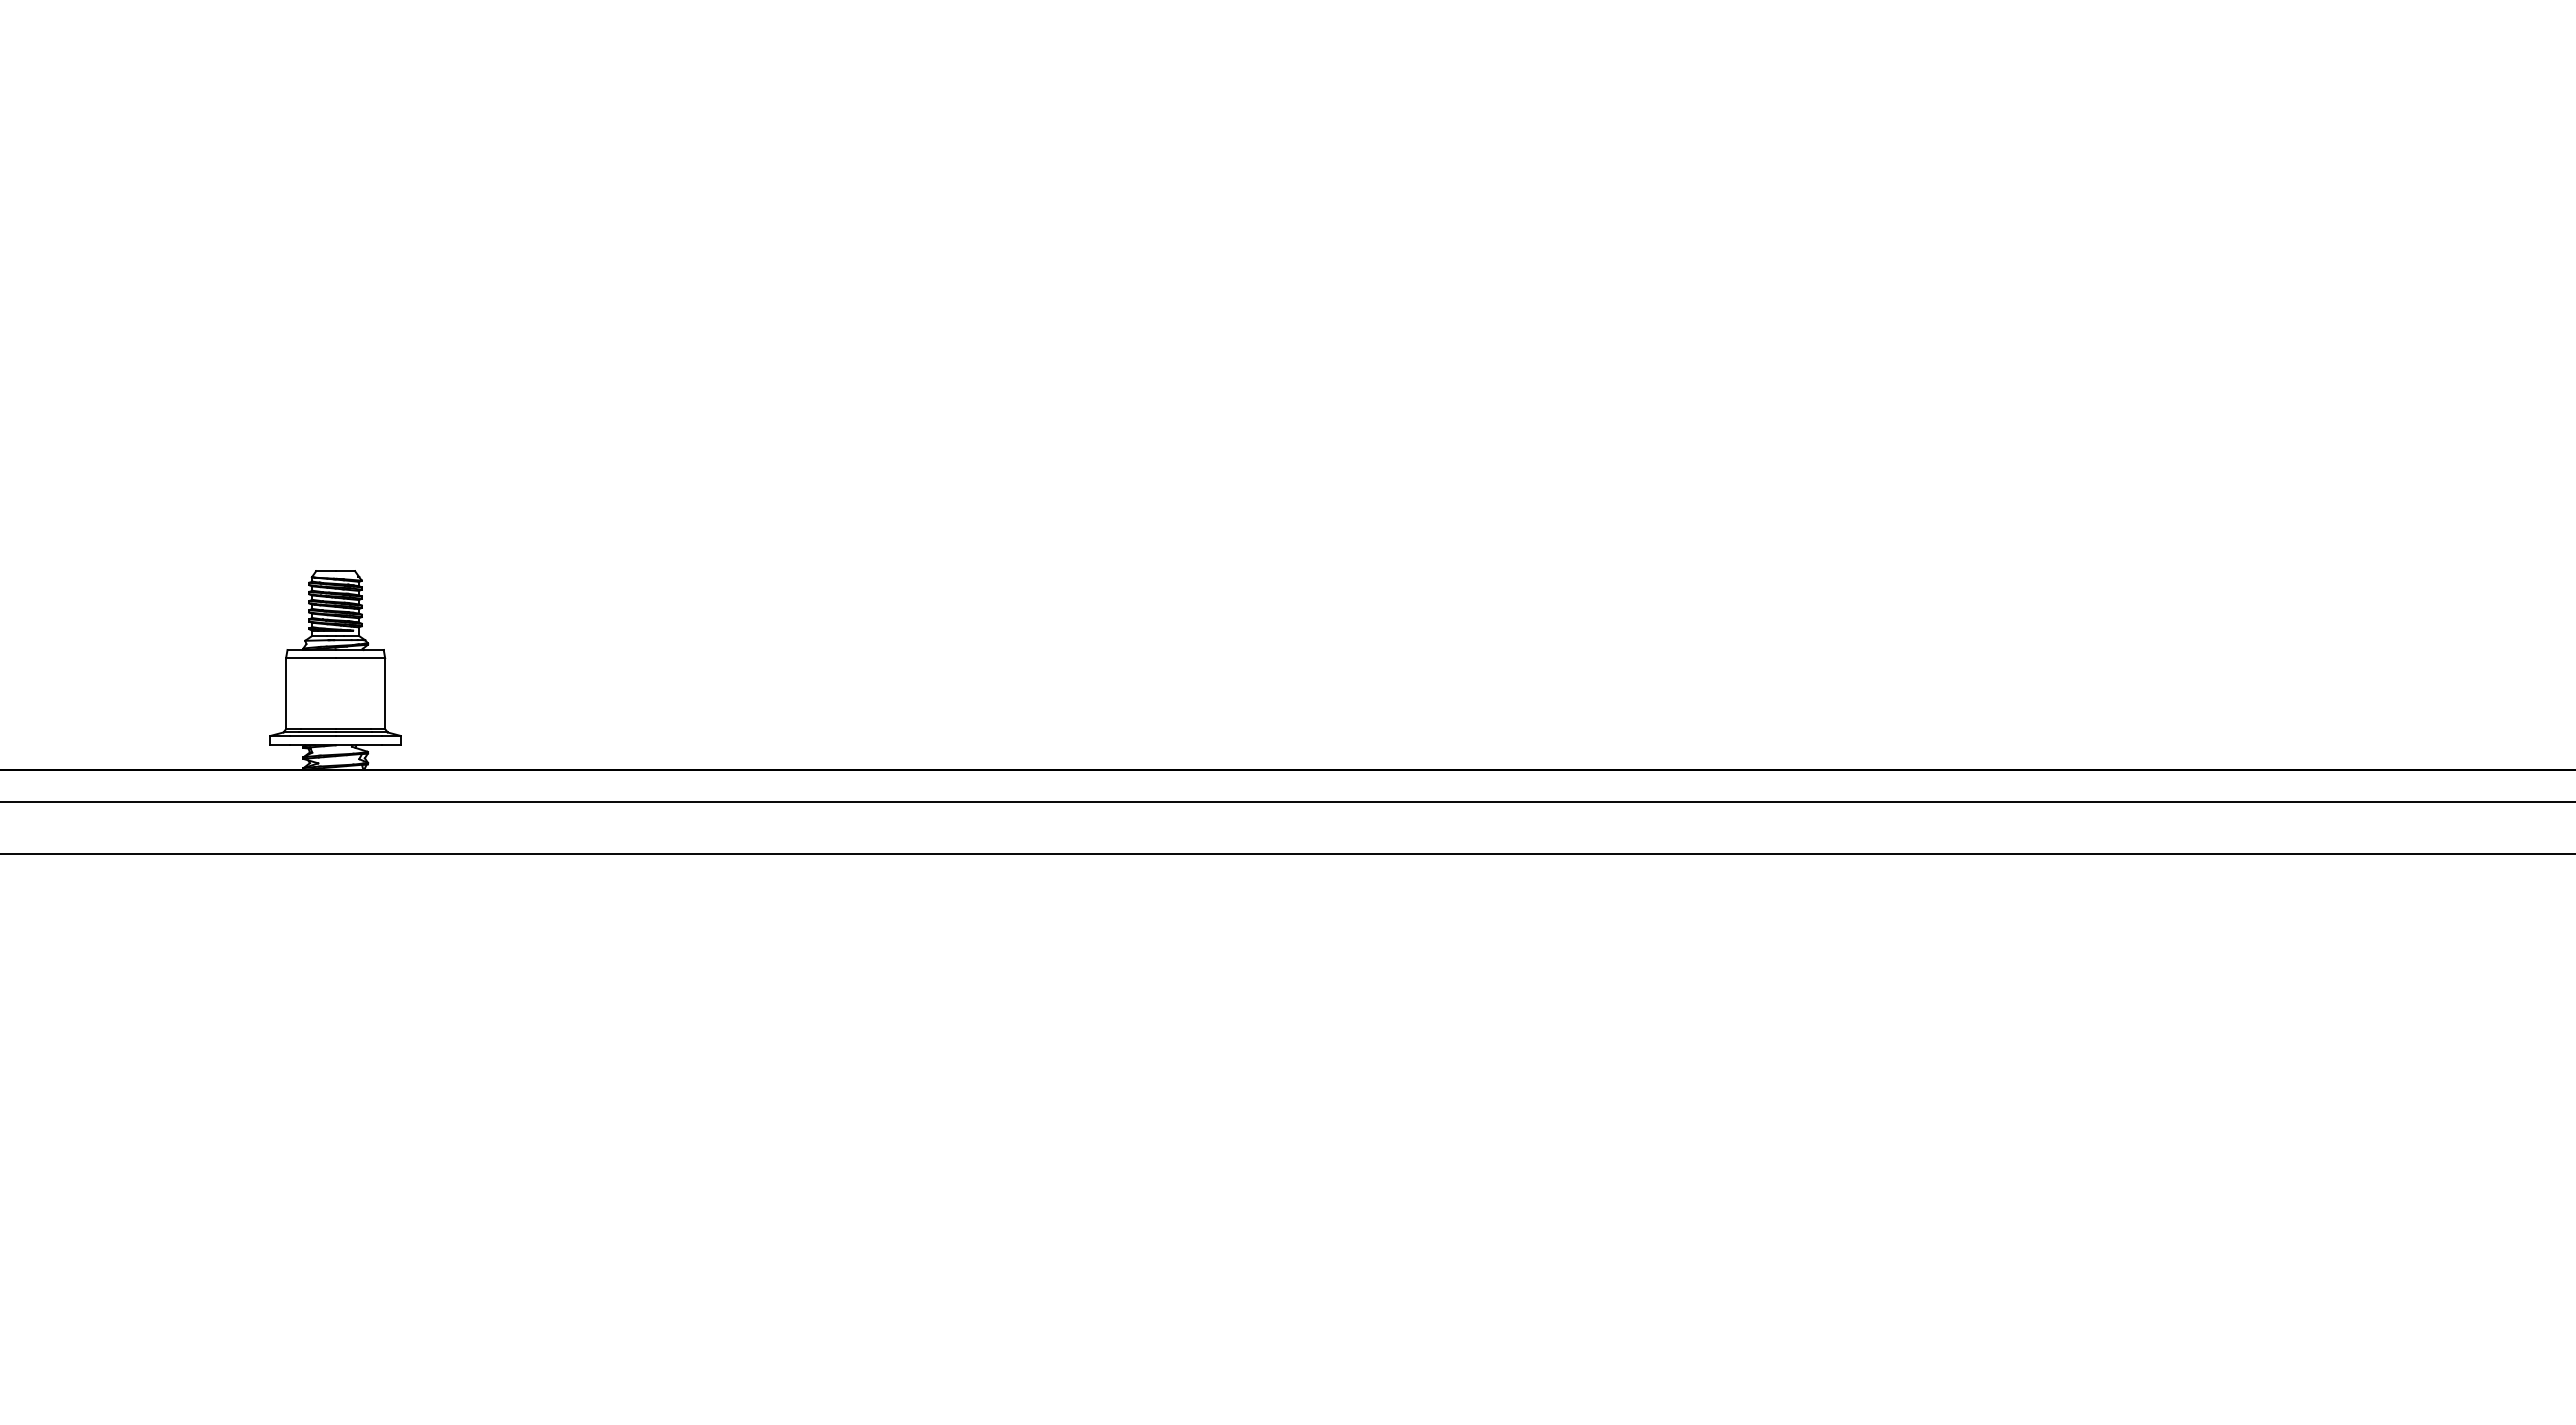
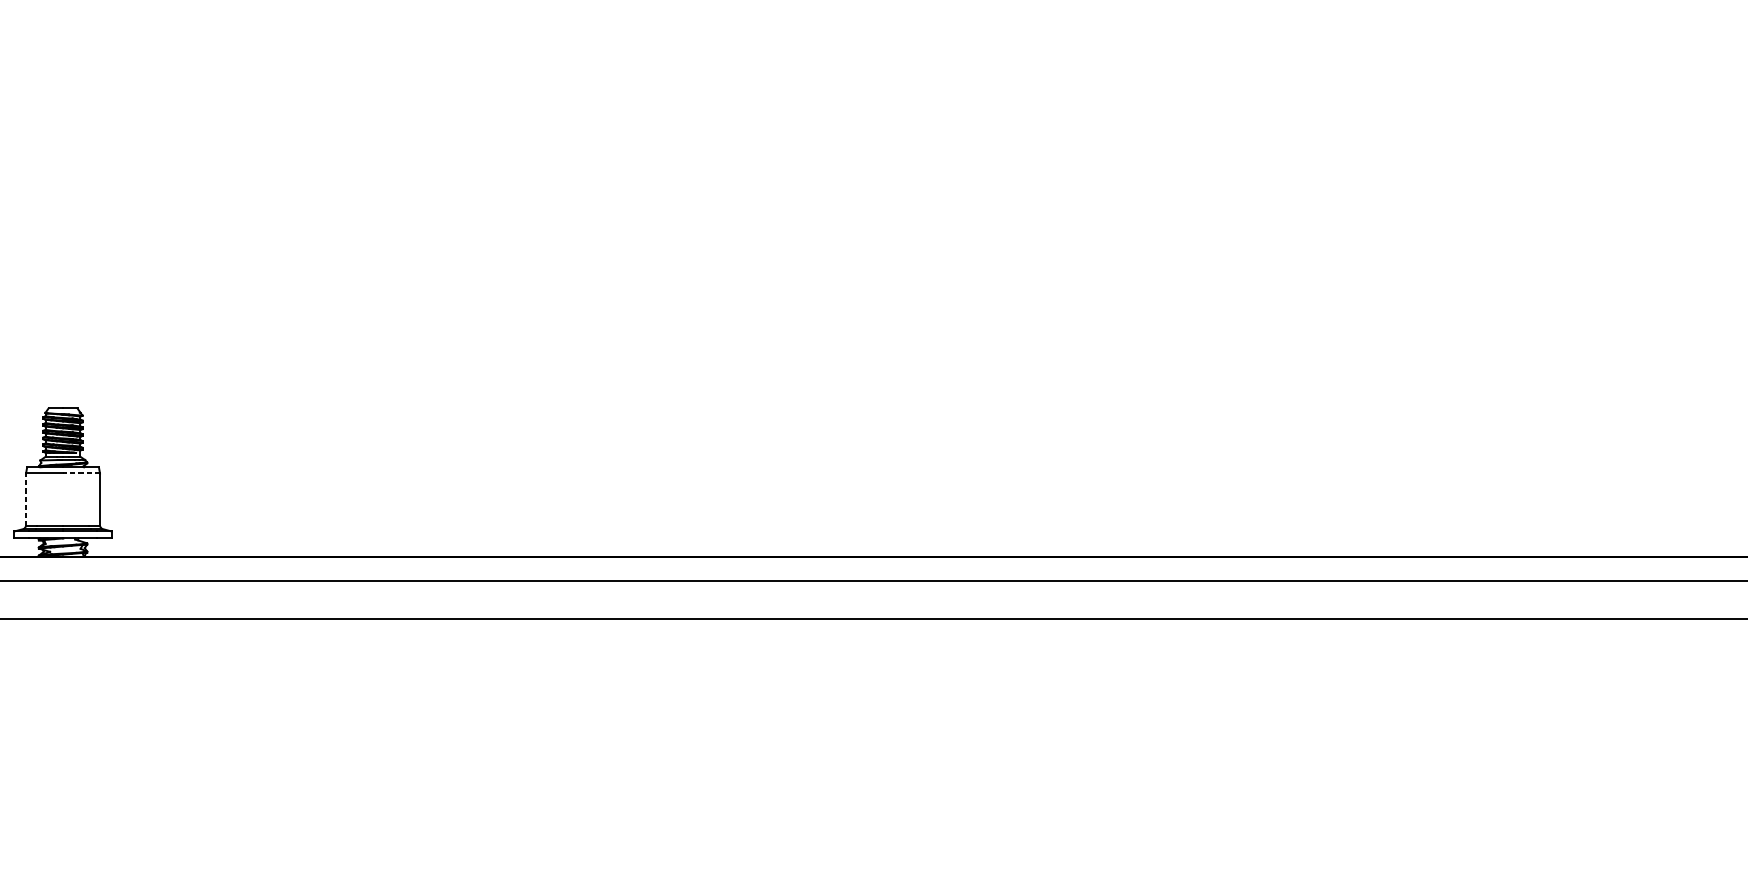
line: (360, 658) -> (81, 473), solid -> dashed
line: (286, 693) -> (26, 499), solid -> dashed

